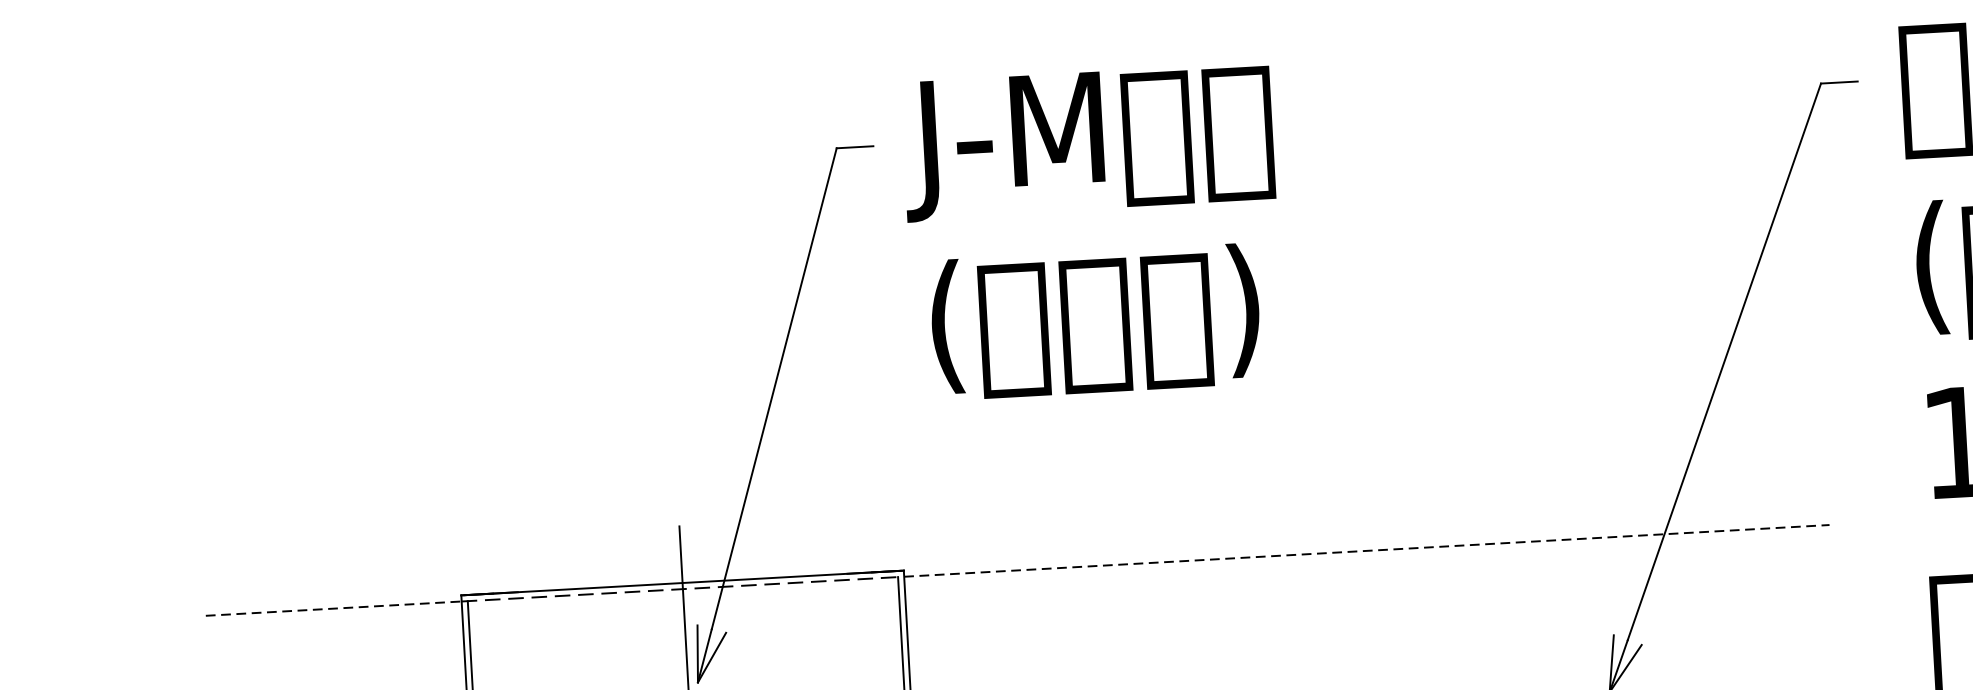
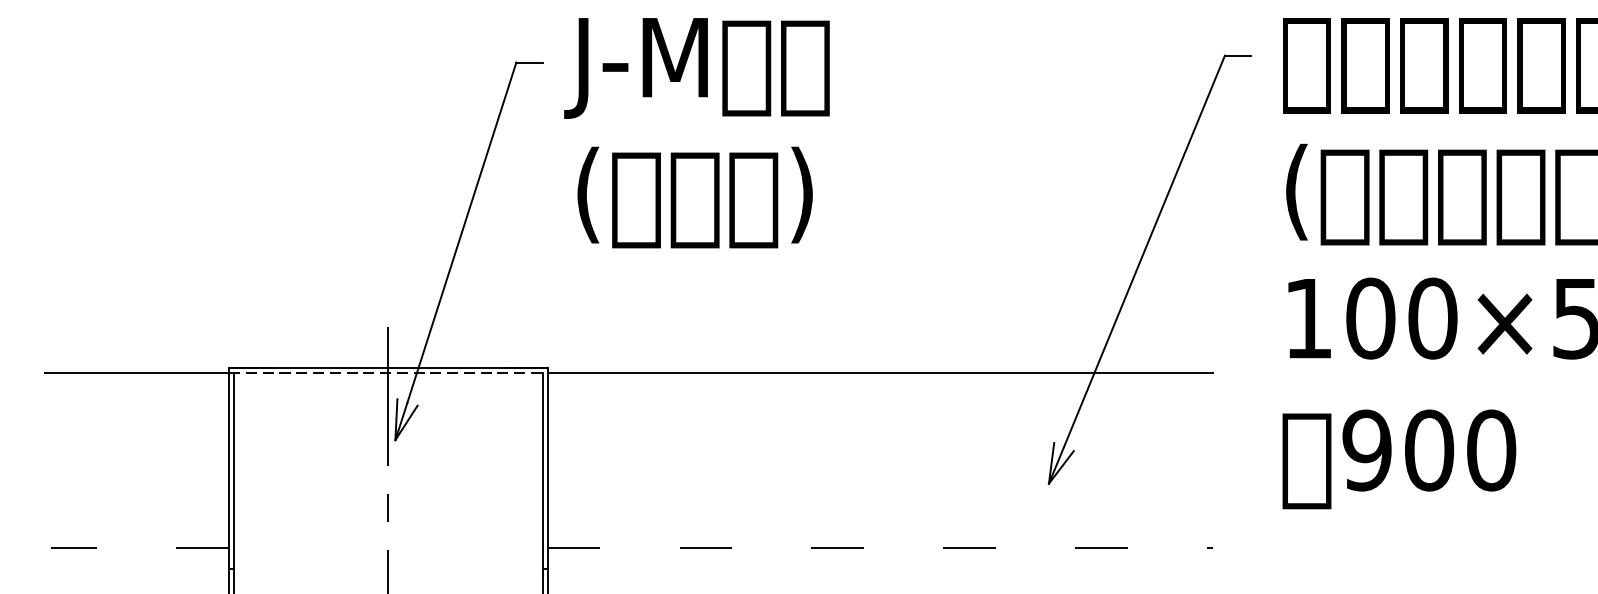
line: (1366, 550) -> (880, 372), dashed -> solid
line: (334, 608) -> (137, 372), dashed -> solid

